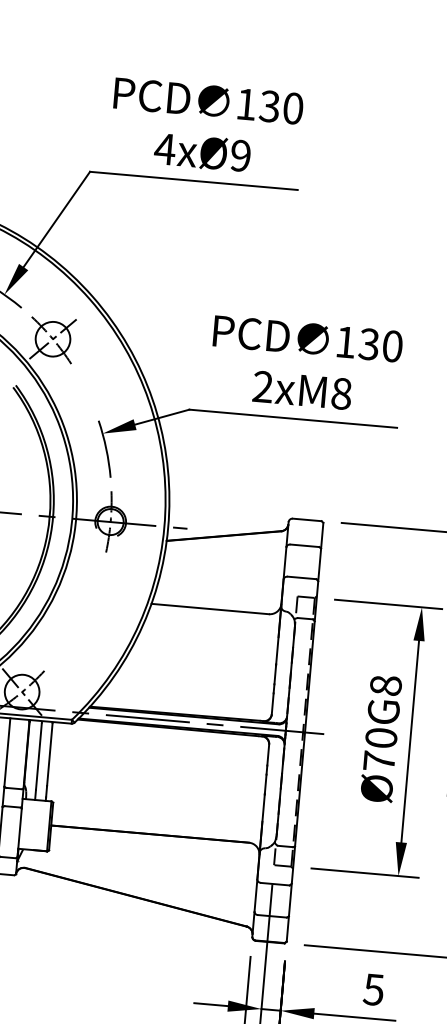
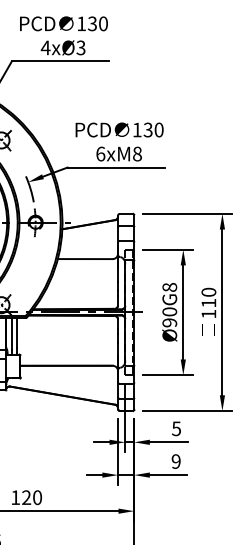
text: (239, 154) -> (80, 47), 4xØ9 -> 4xØ3
text: (262, 385) -> (100, 153), 2xM8 -> 6xM8
text: (378, 760) -> (169, 322), Ø70G8 -> Ø90G8

